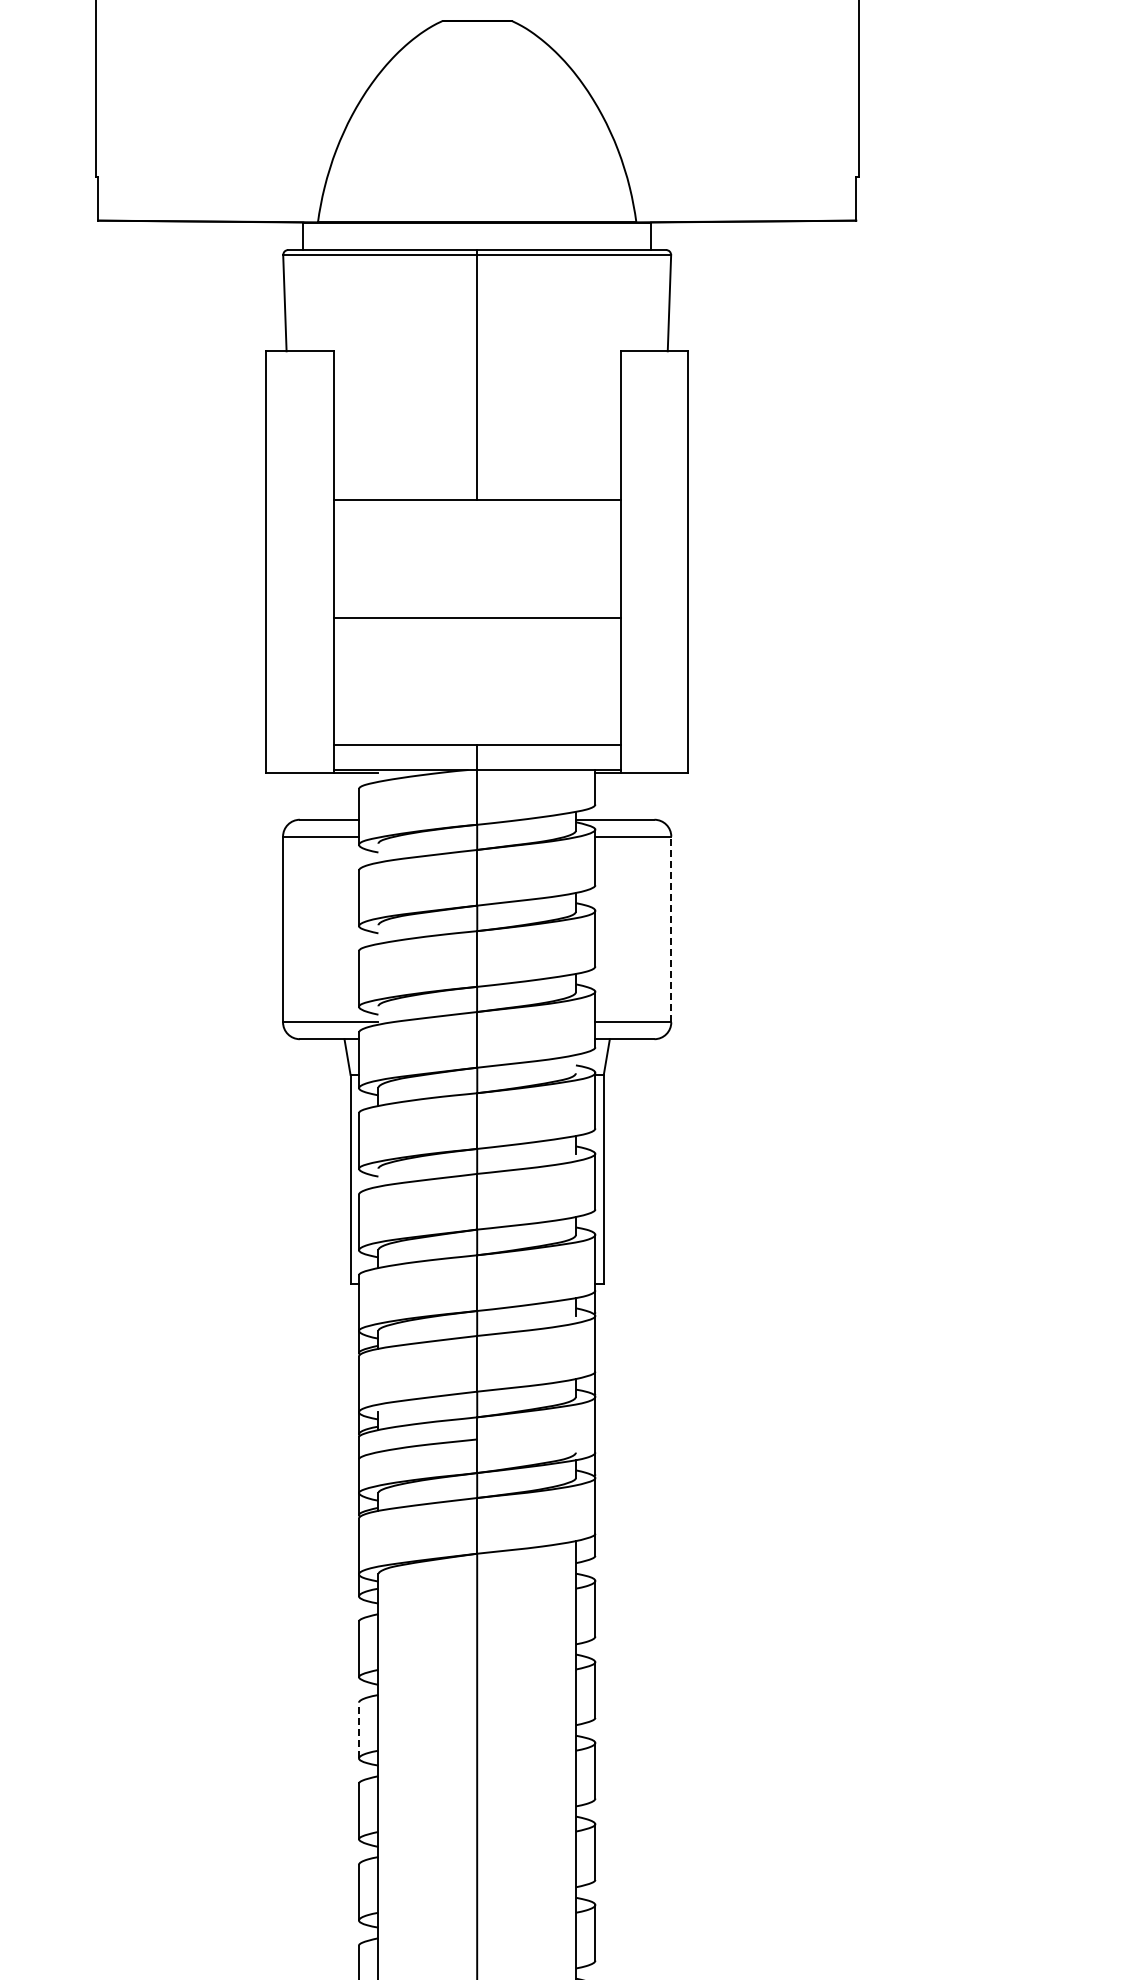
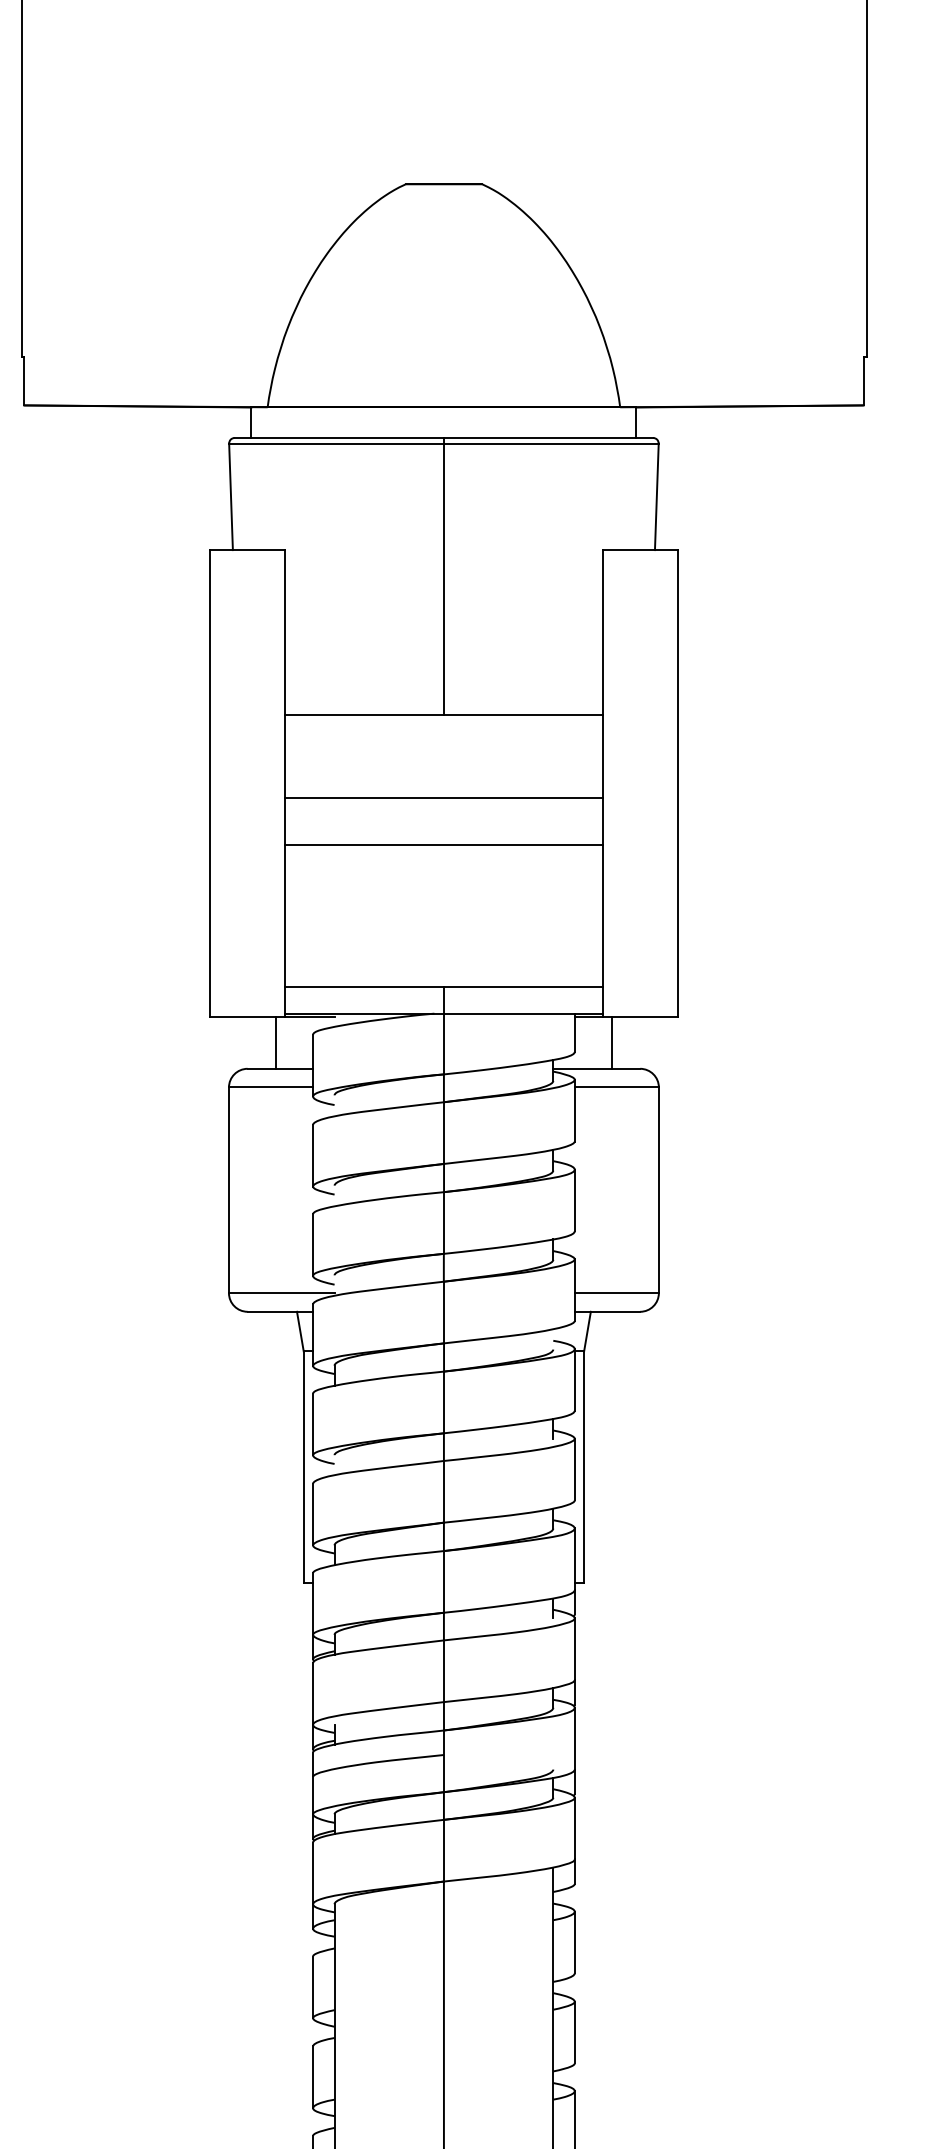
line: (476, 575) -> (443, 798), added
line: (325, 796) -> (275, 1043), added
line: (629, 796) -> (612, 1043), added
line: (671, 929) -> (659, 1190), dashed -> solid
line: (359, 1730) -> (313, 2077), dashed -> solid

